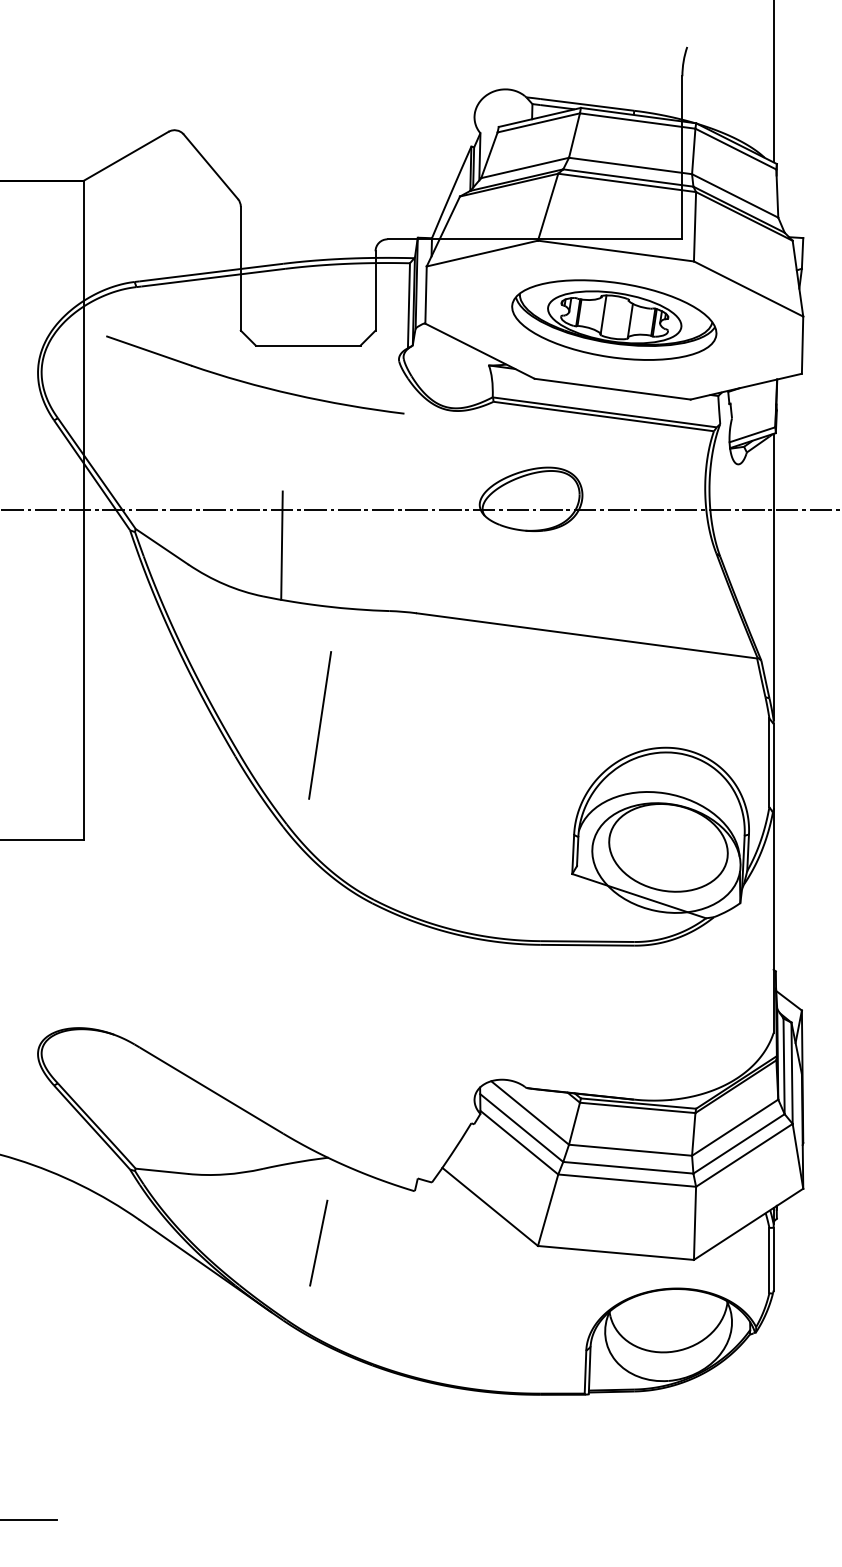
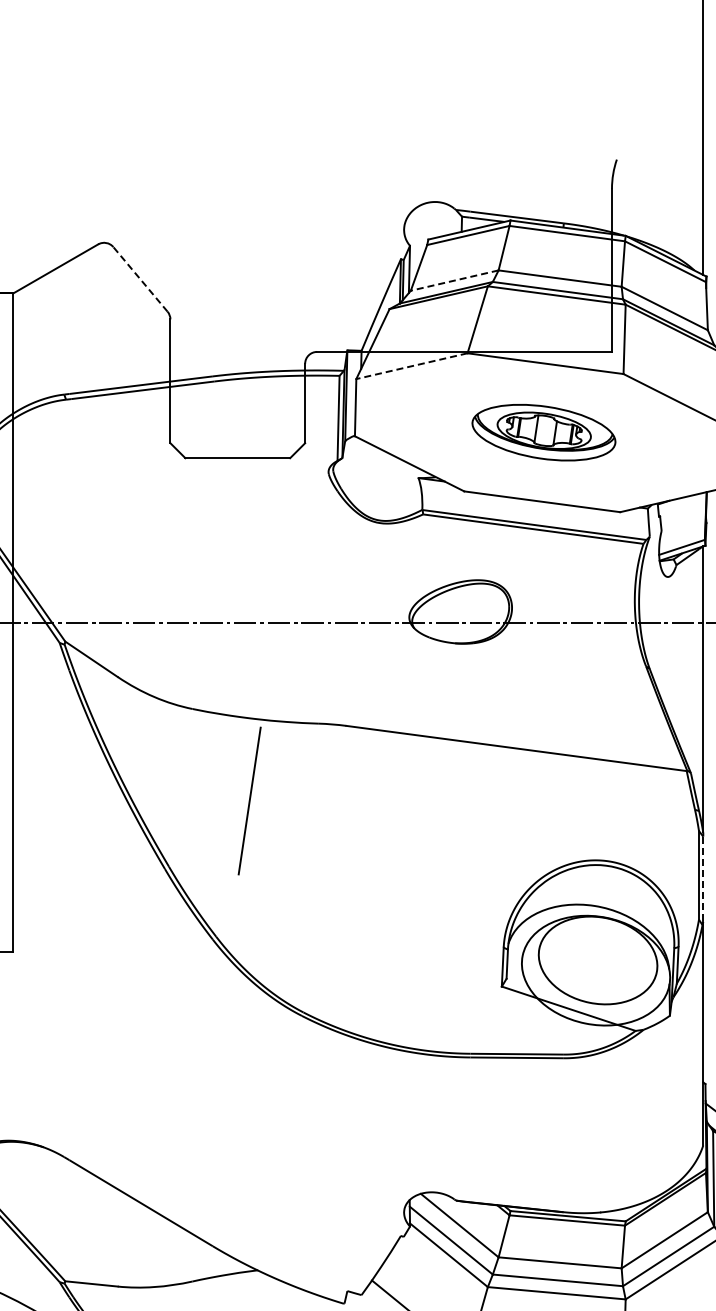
line: (210, 166) -> (140, 279), solid -> dashed
line: (524, 168) -> (454, 281), solid -> dashed
line: (481, 253) -> (411, 366), solid -> dashed
part: (614, 319) -> (544, 432), size x0.7
part: (253, 383) -> (183, 496), removed
line: (281, 545) -> (211, 658), removed
line: (319, 725) -> (249, 801), moved
line: (773, 766) -> (703, 879), solid -> dashed

